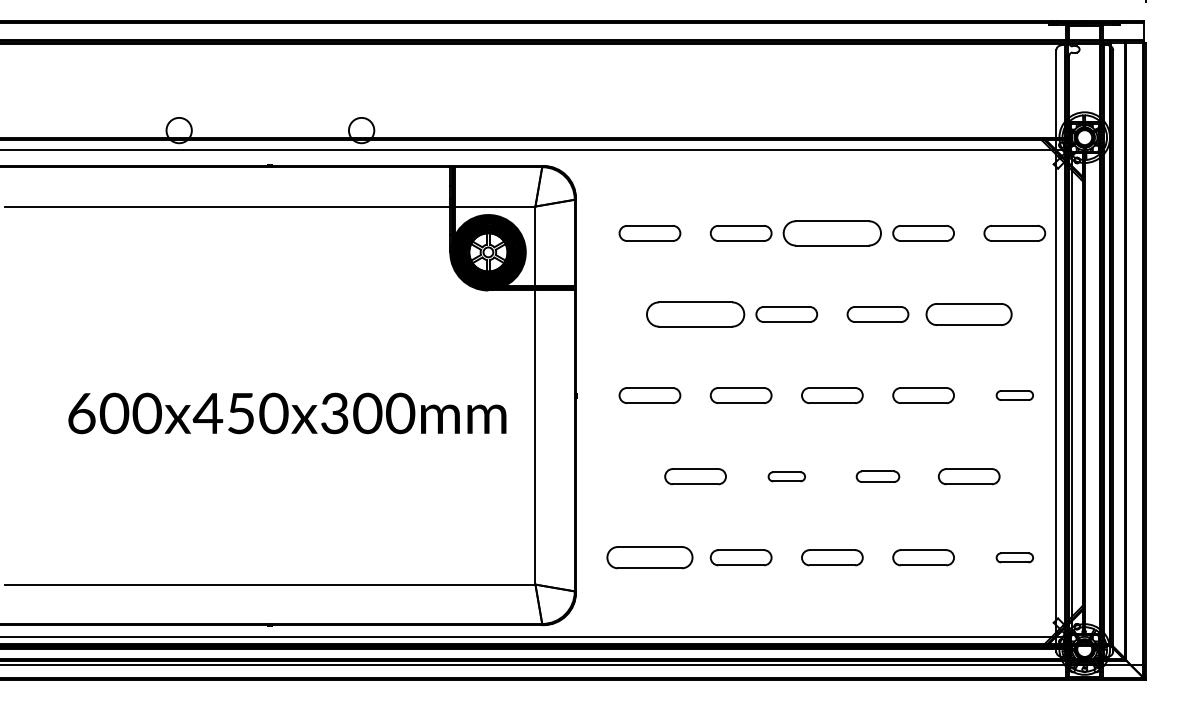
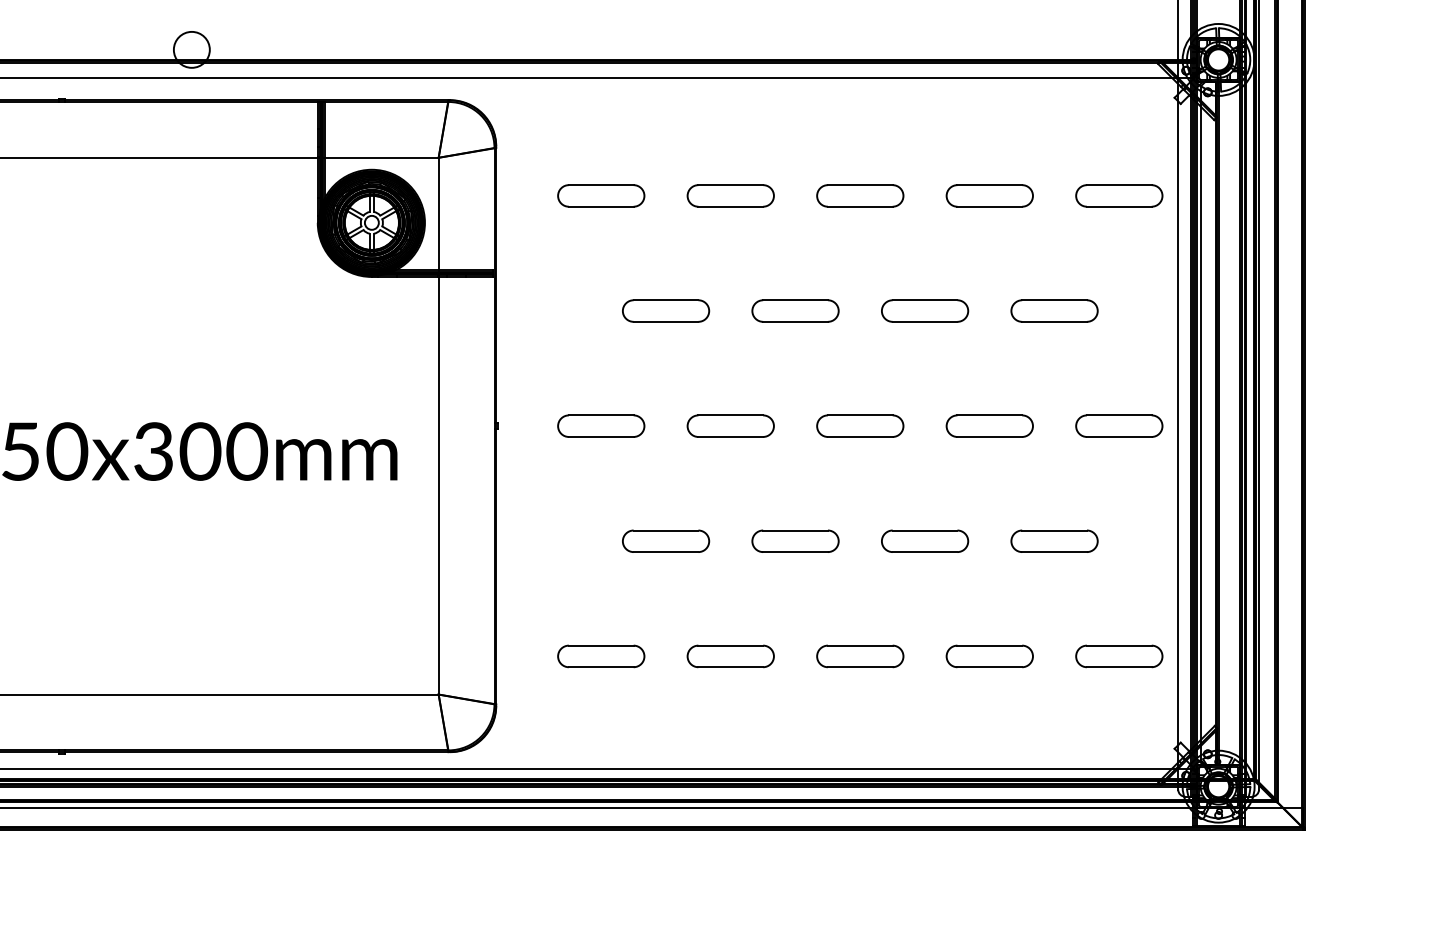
part: (832, 233) -> (860, 196), size x0.62
part: (695, 314) -> (665, 311), size x0.62
part: (969, 314) -> (1054, 311), size x0.71
part: (1014, 395) -> (1118, 426), size x1.67
part: (786, 476) -> (795, 541), size x1.67
part: (877, 476) -> (924, 541), size x1.43
part: (649, 557) -> (600, 656), size x0.71
part: (1014, 557) -> (1118, 656), size x1.67

